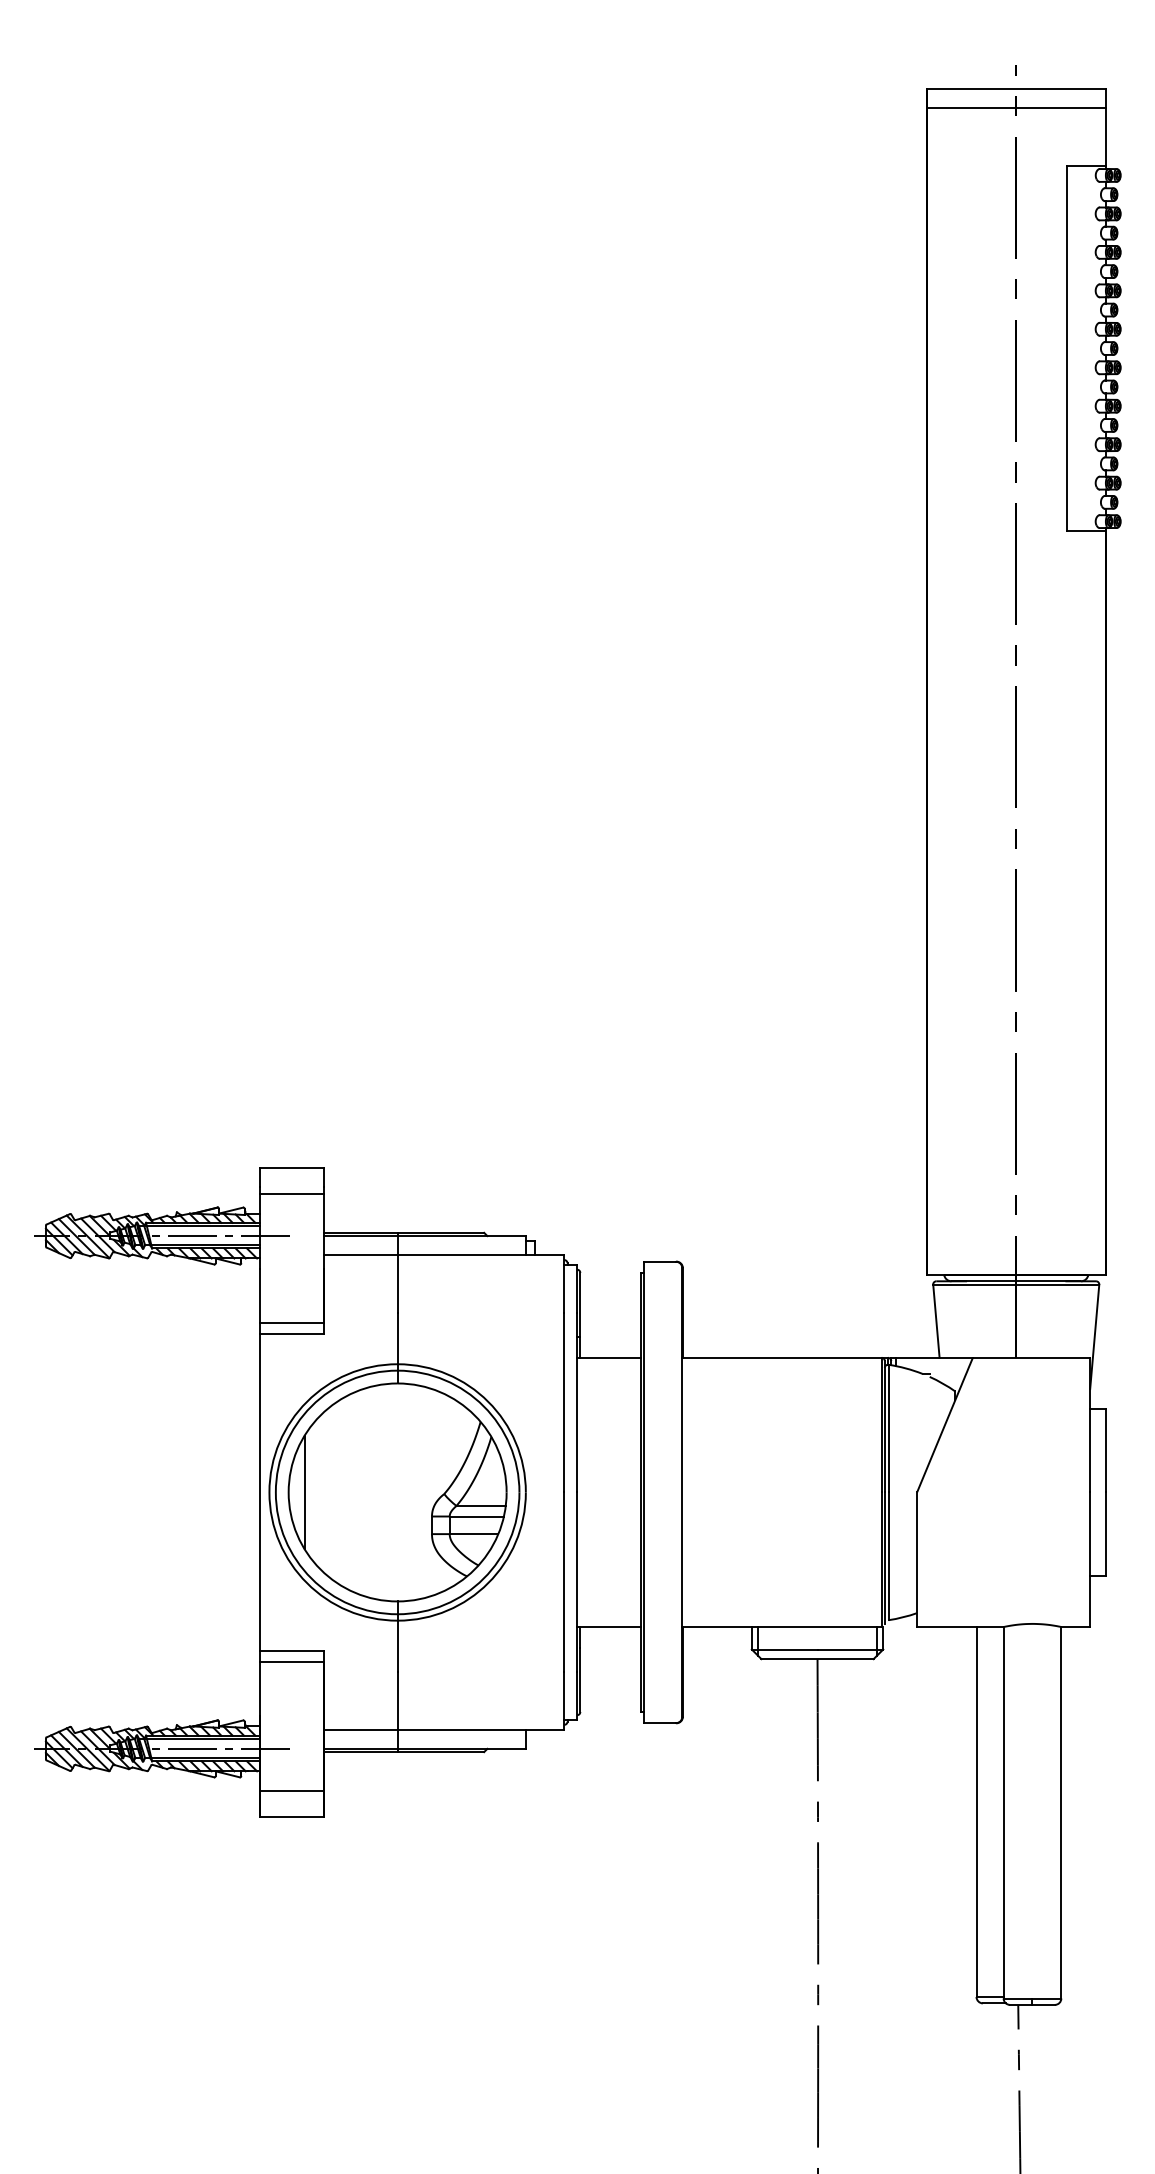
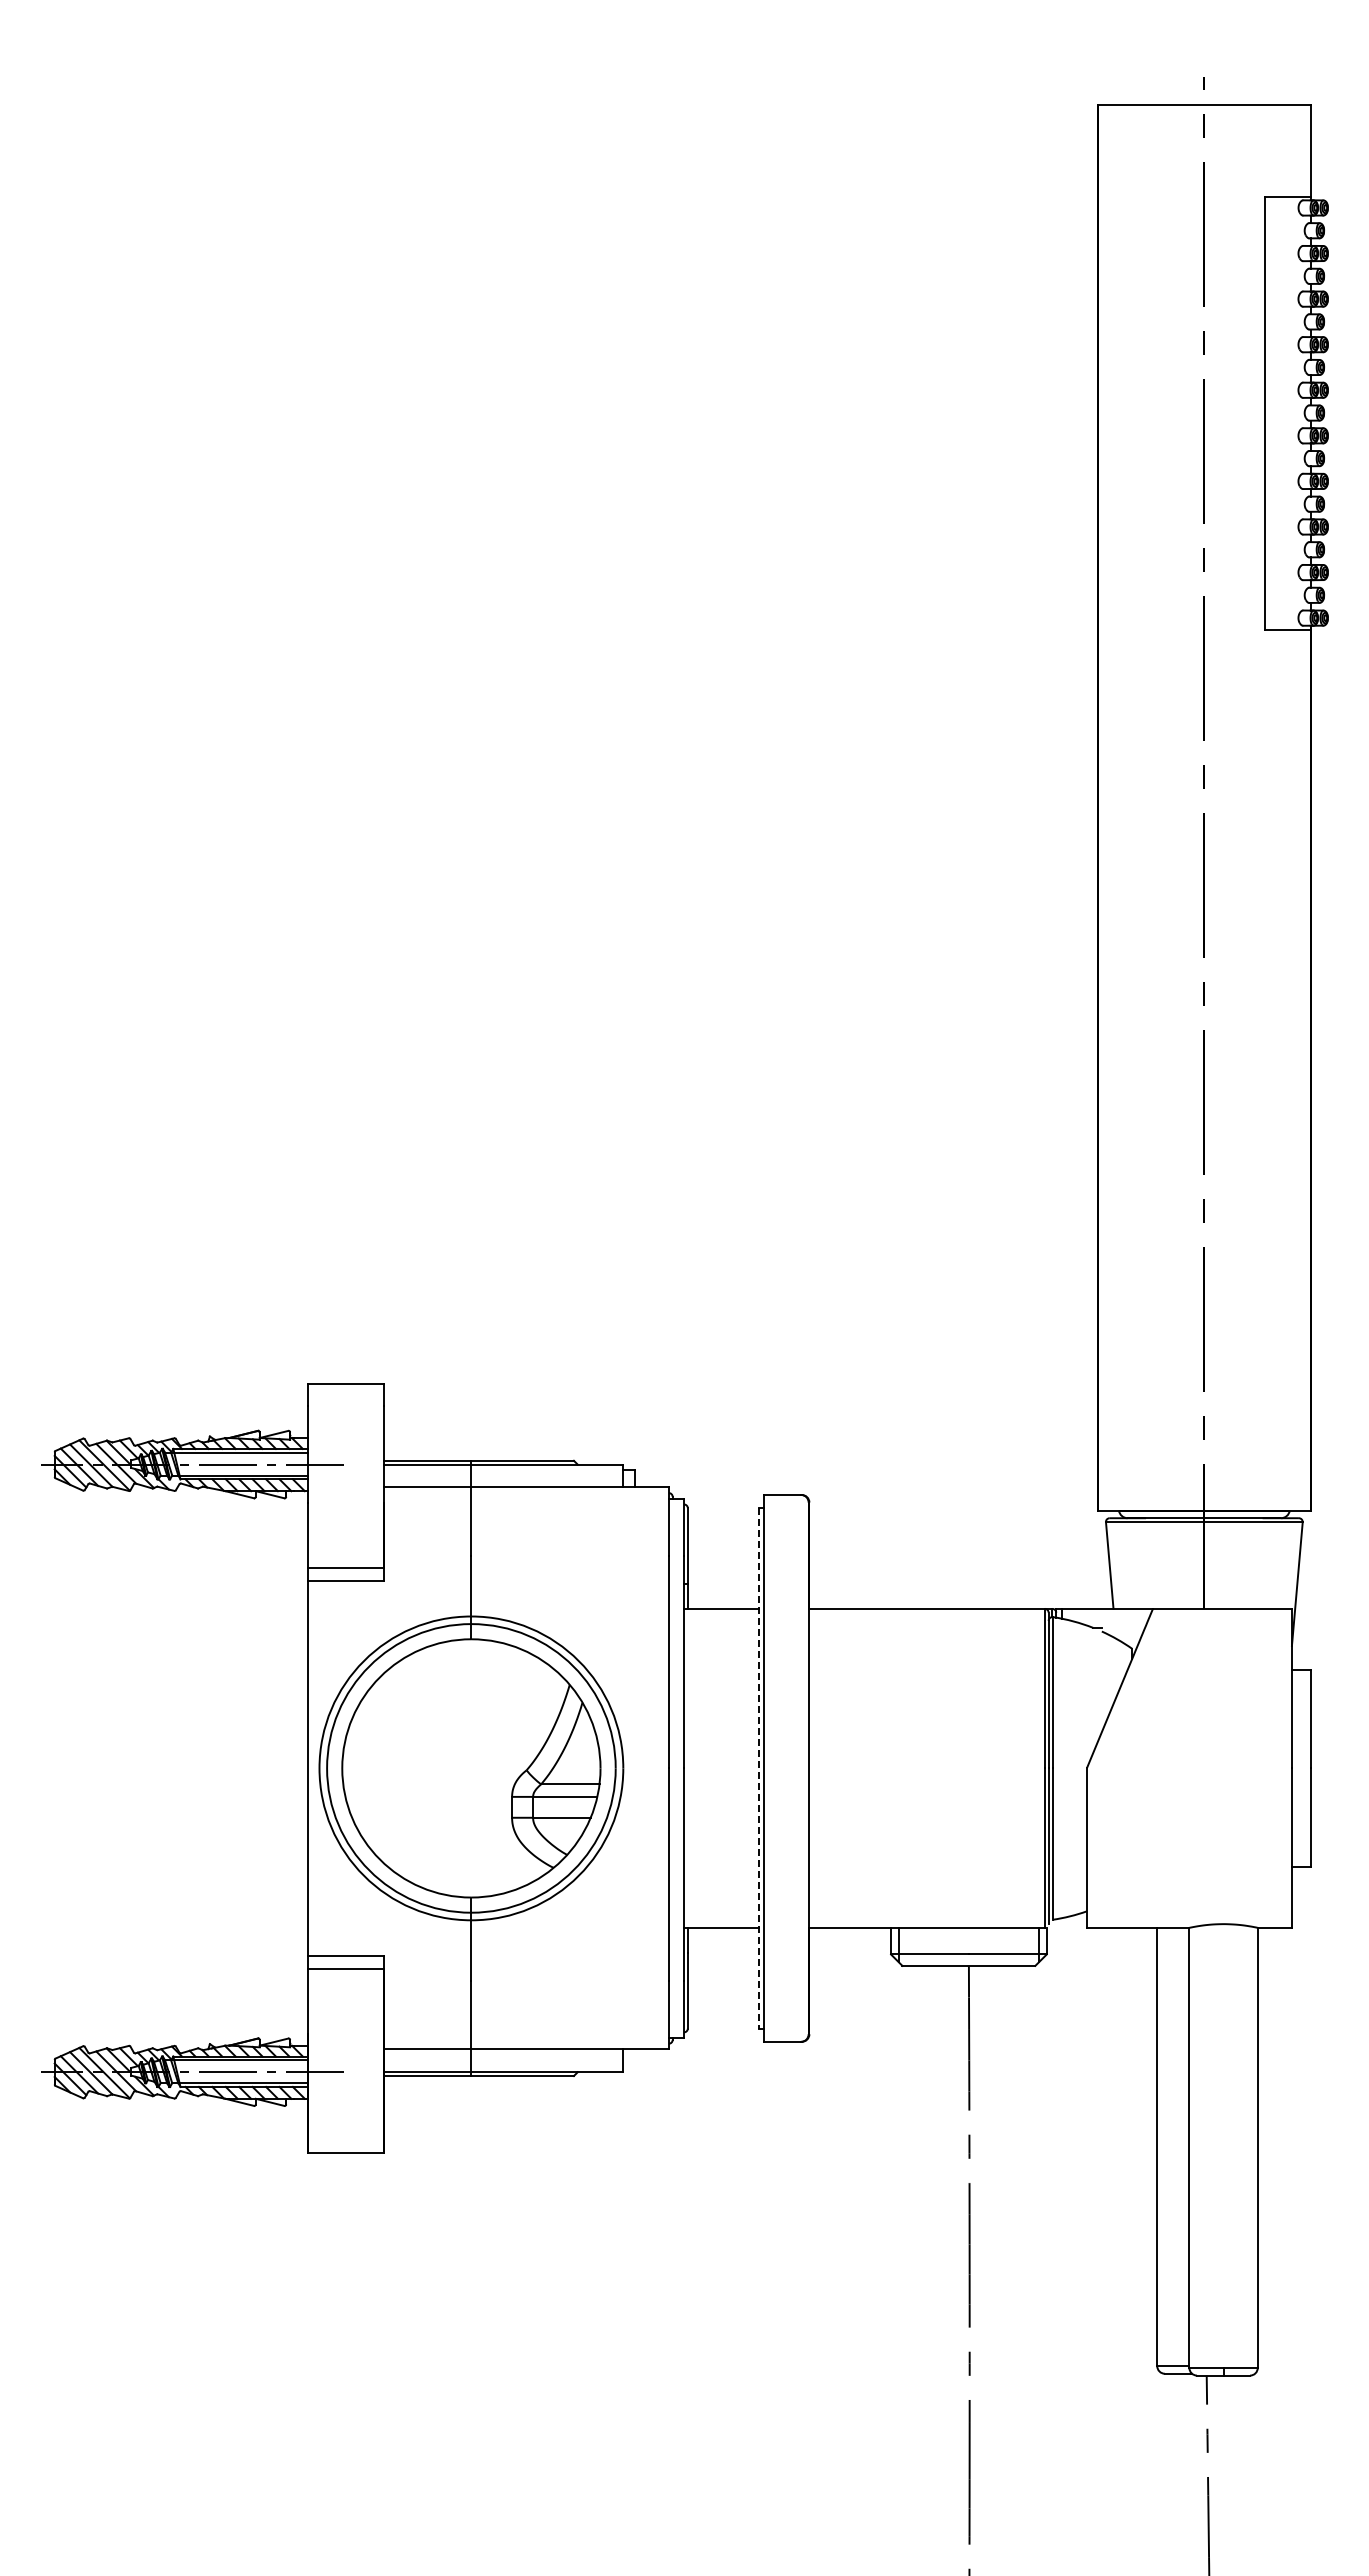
line: (1016, 108) -> (1204, 128), removed
line: (292, 1193) -> (346, 1414), removed
line: (304, 1492) -> (361, 1768), removed
line: (640, 1492) -> (759, 1768), solid -> dashed
line: (292, 1791) -> (346, 2122), removed

